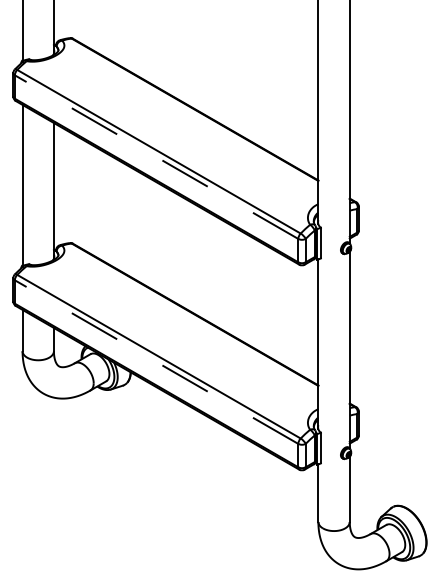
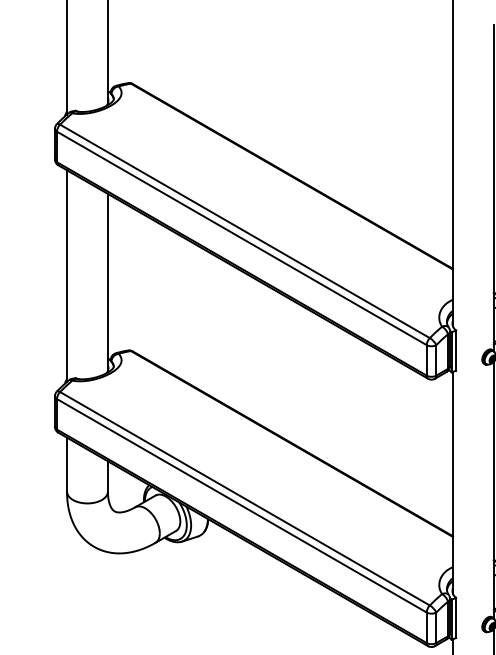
line: (156, 157) -> (241, 238), dashed -> solid
line: (156, 362) -> (241, 506), dashed -> solid

